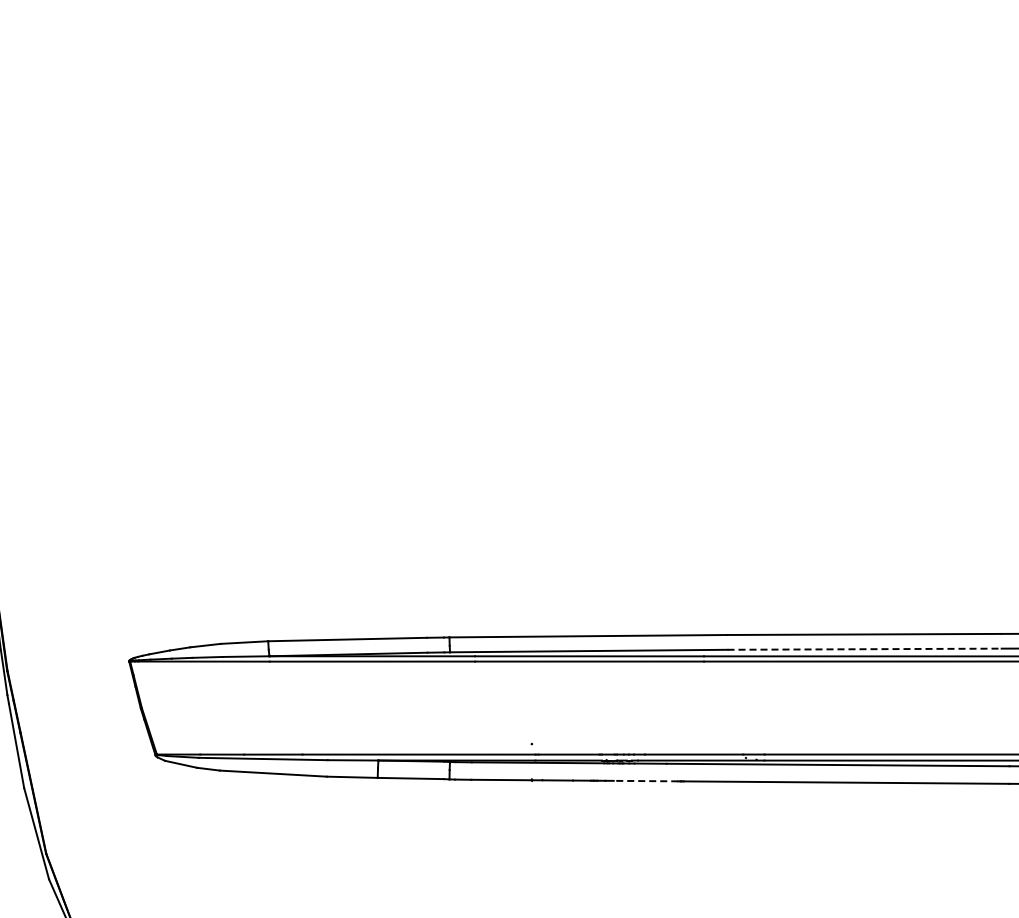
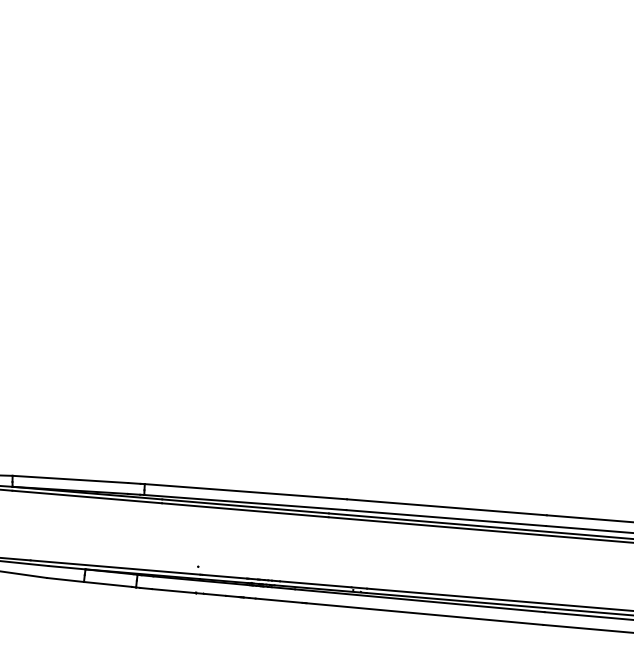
line: (865, 649) -> (446, 518), dashed -> solid
line: (645, 781) -> (278, 600), dashed -> solid

